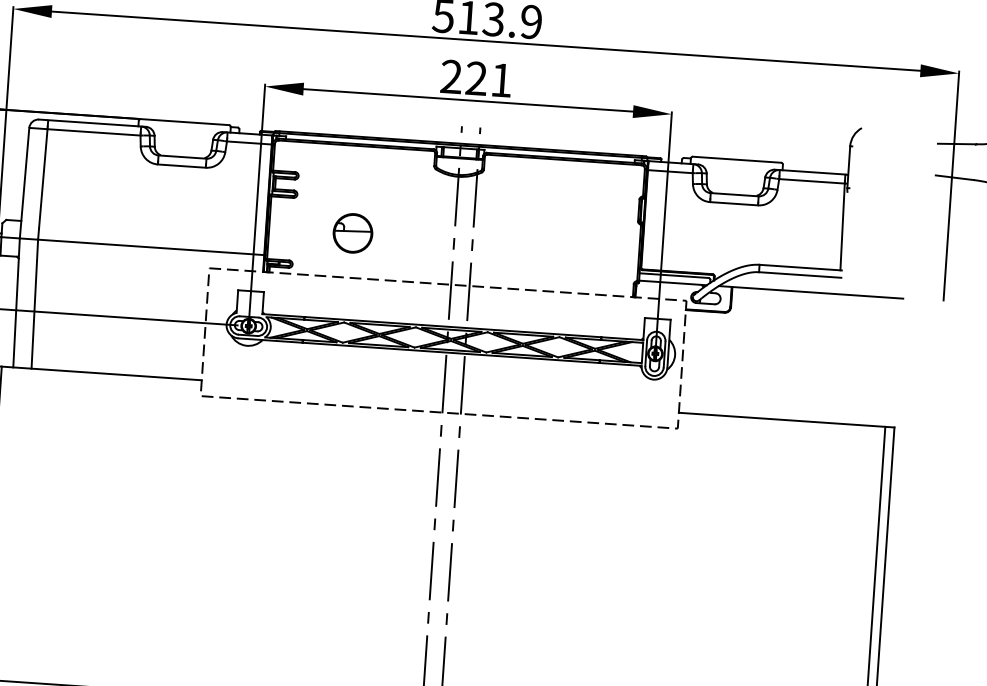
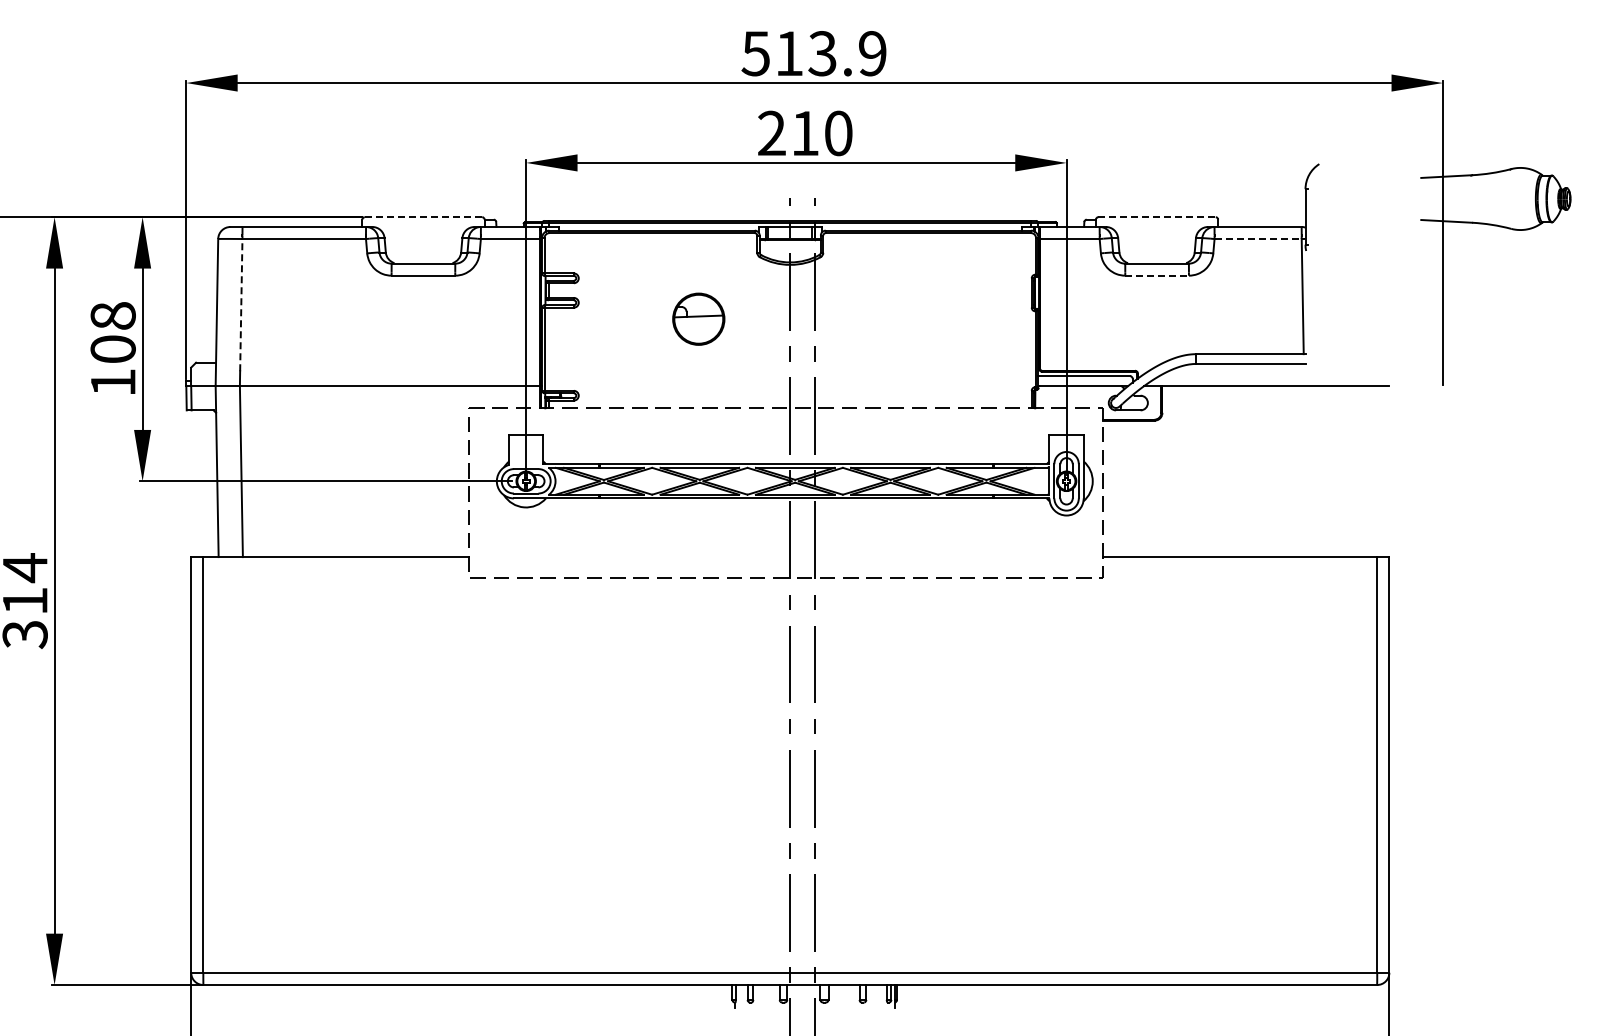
text: (488, 79) -> (821, 133), 221 -> 210
line: (184, 122) -> (423, 217), solid -> dashed
line: (737, 159) -> (1157, 217), solid -> dashed
line: (43, 178) -> (241, 304), solid -> dashed
line: (812, 181) -> (1258, 239), solid -> dashed
line: (734, 203) -> (1157, 275), solid -> dashed
part: (352, 232) -> (698, 318), moved

